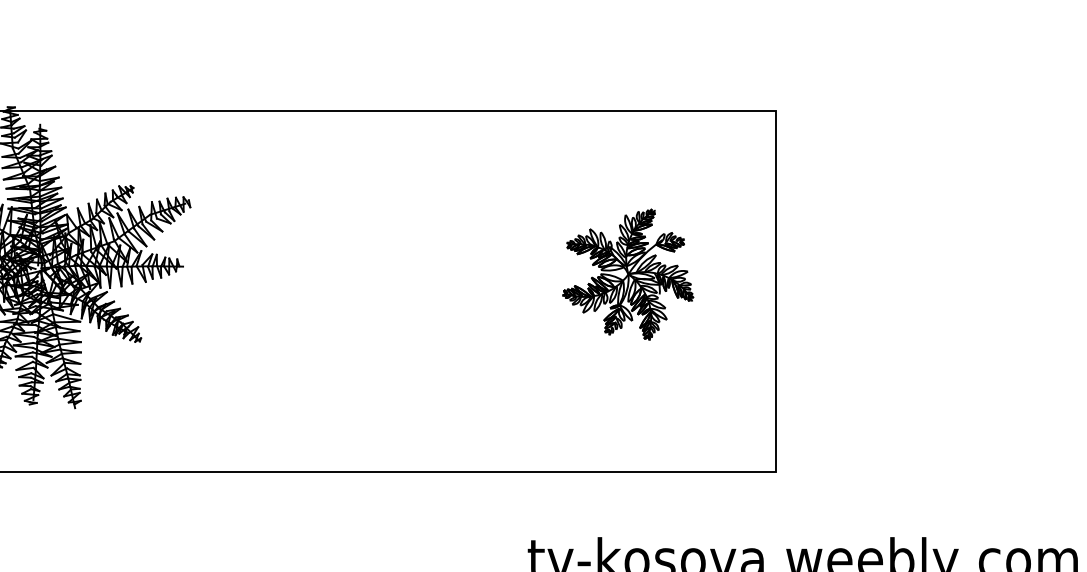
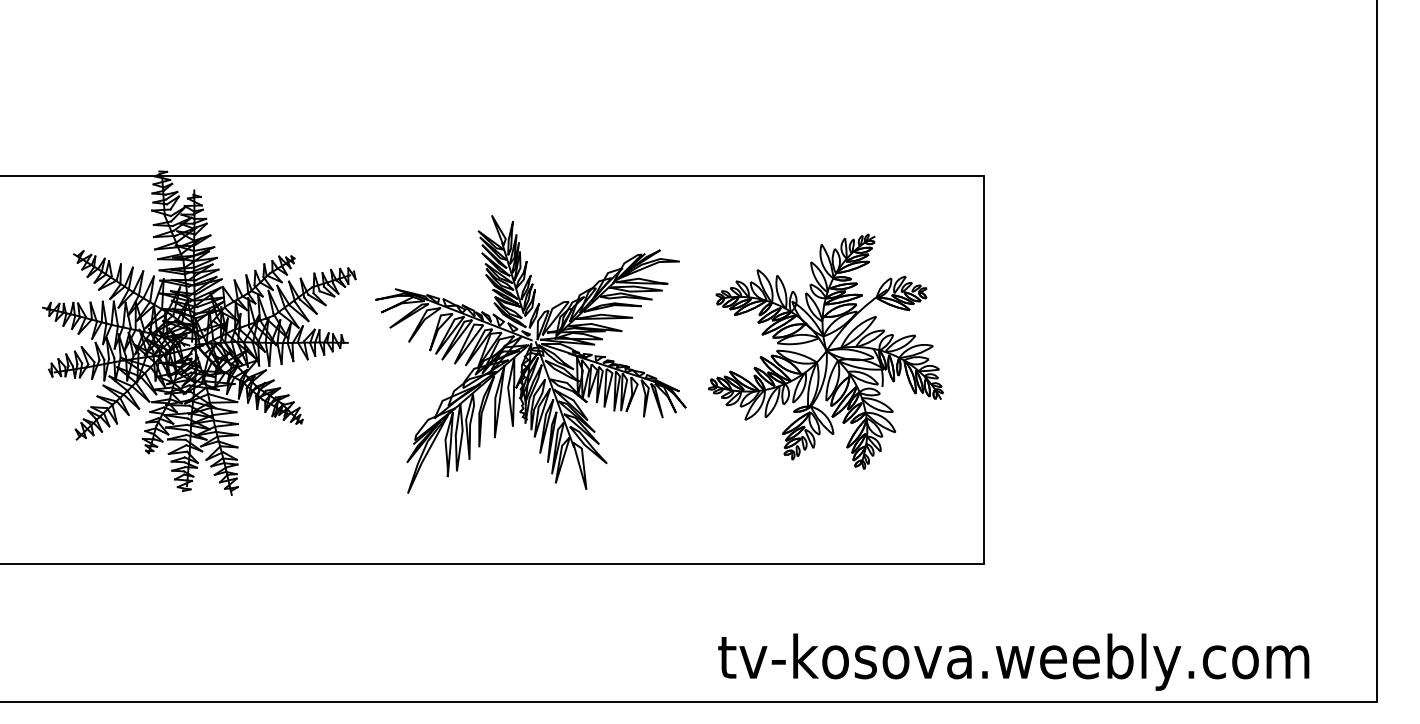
part: (627, 274) -> (825, 351), size x1.67
part: (353, 277) -> (530, 354), added

